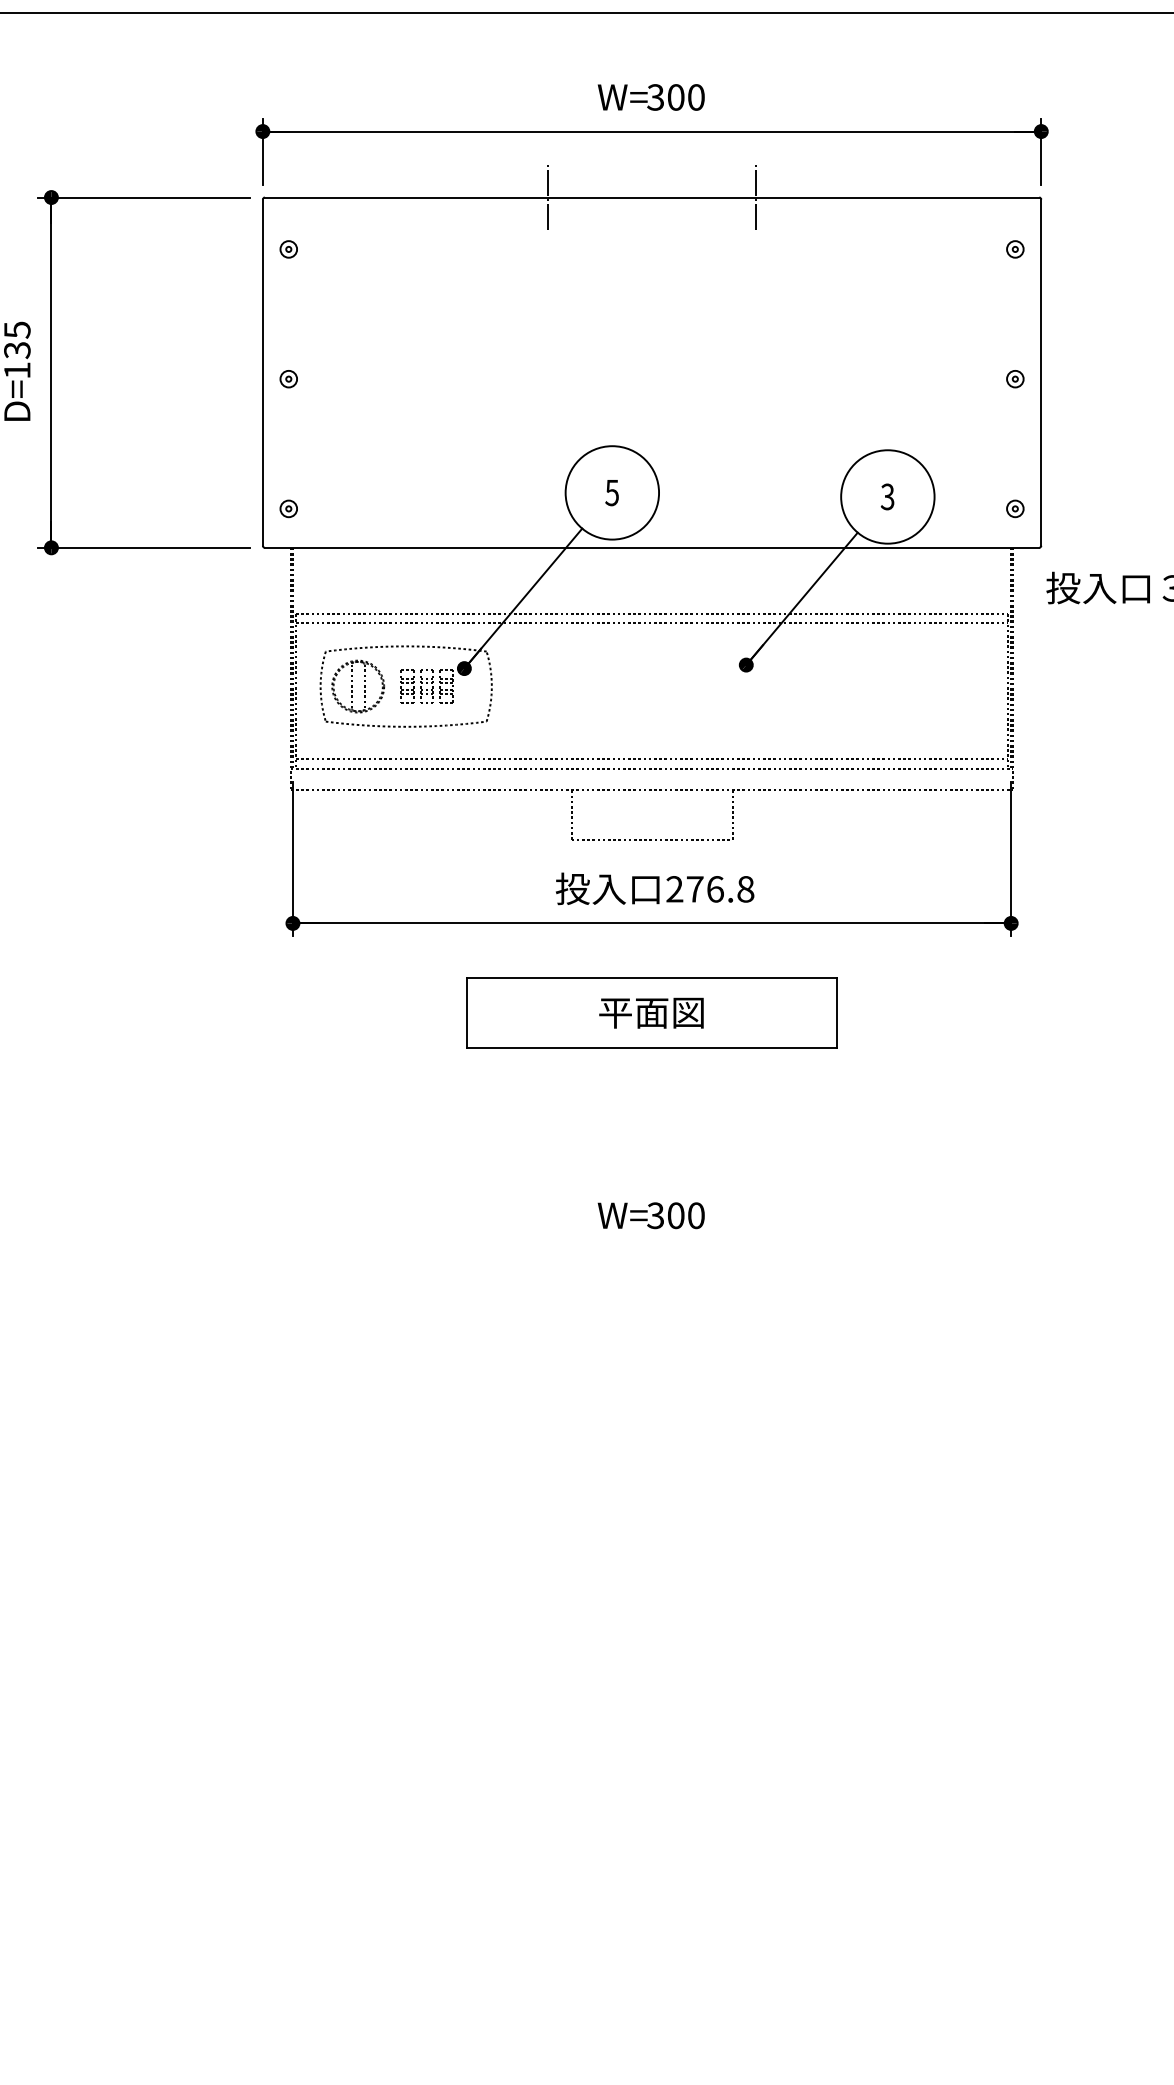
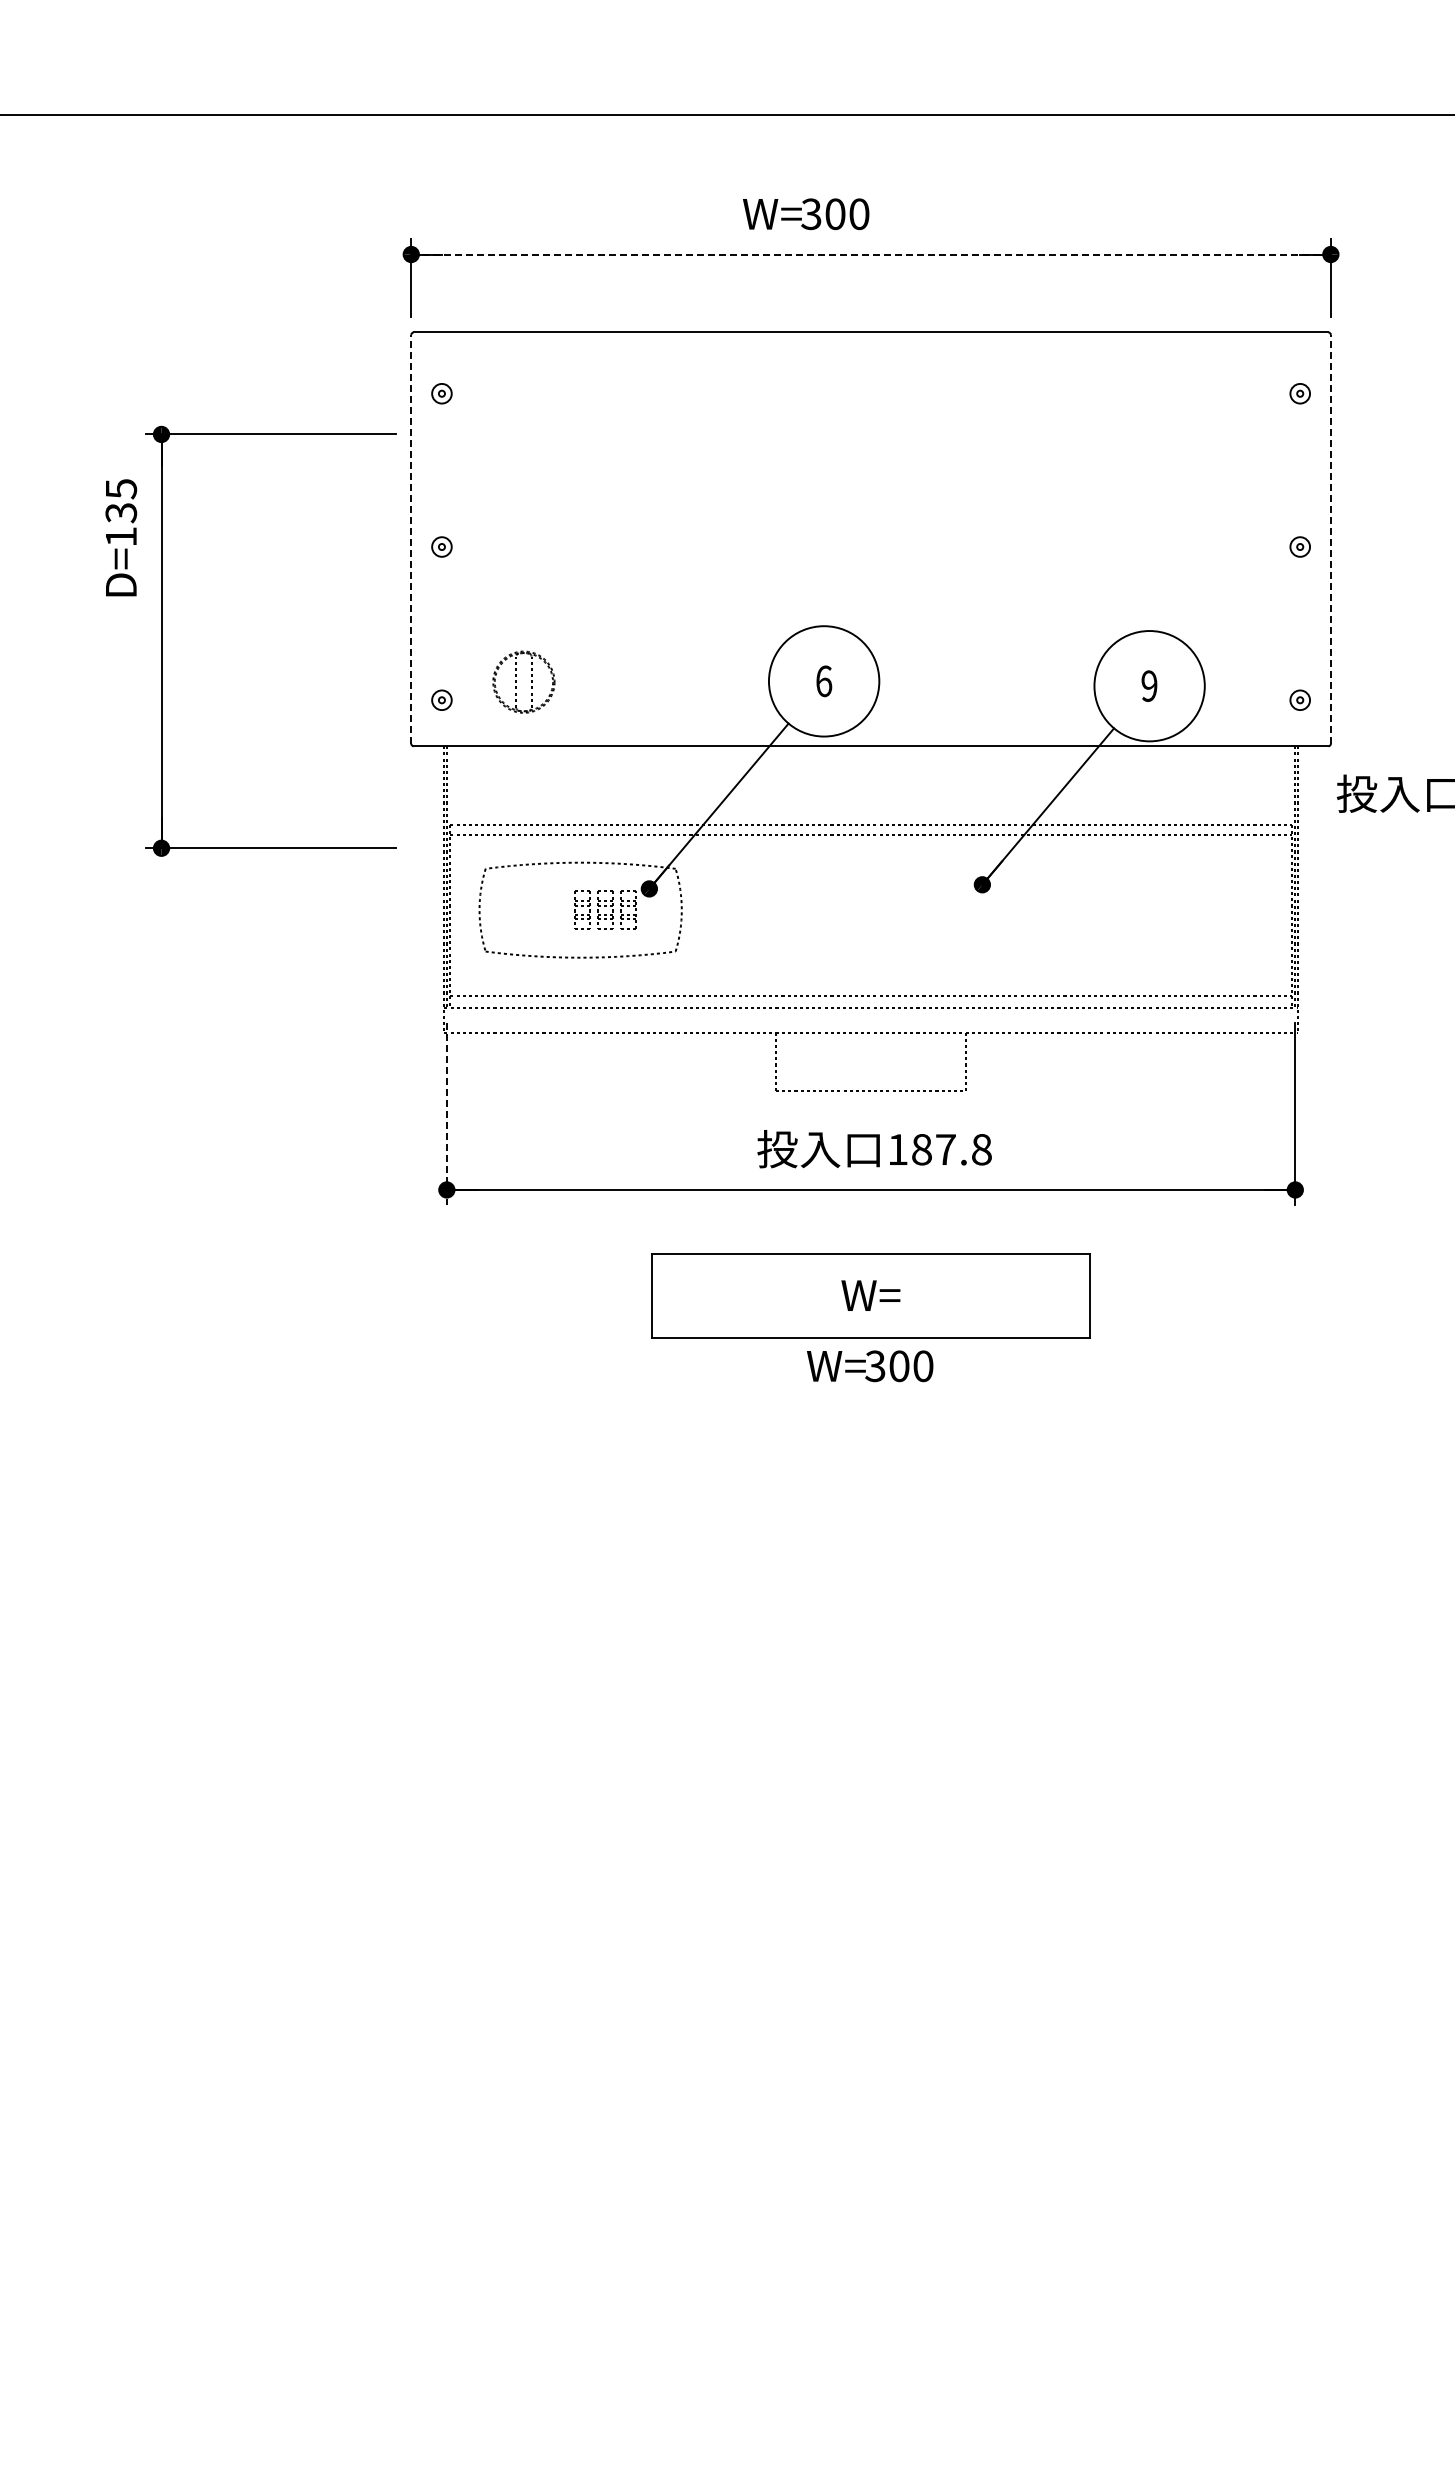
text: (651, 97) -> (806, 214), moved
line: (652, 131) -> (871, 254), solid -> dashed
line: (548, 195) -> (748, 330), removed
line: (755, 195) -> (993, 330), removed
part: (52, 371) -> (162, 640), moved
line: (263, 371) -> (411, 538), solid -> dashed
line: (1040, 371) -> (1330, 538), solid -> dashed
text: (611, 493) -> (823, 681), 5 -> 6
text: (887, 496) -> (1149, 685), 3 -> 9
part: (351, 686) -> (516, 681), moved
line: (292, 859) -> (446, 1114), solid -> dashed
text: (695, 889) -> (922, 1149), 276.8 -> 187.8
text: (651, 1012) -> (870, 1295), 平面図 -> W=
text: (651, 1215) -> (870, 1366), moved

